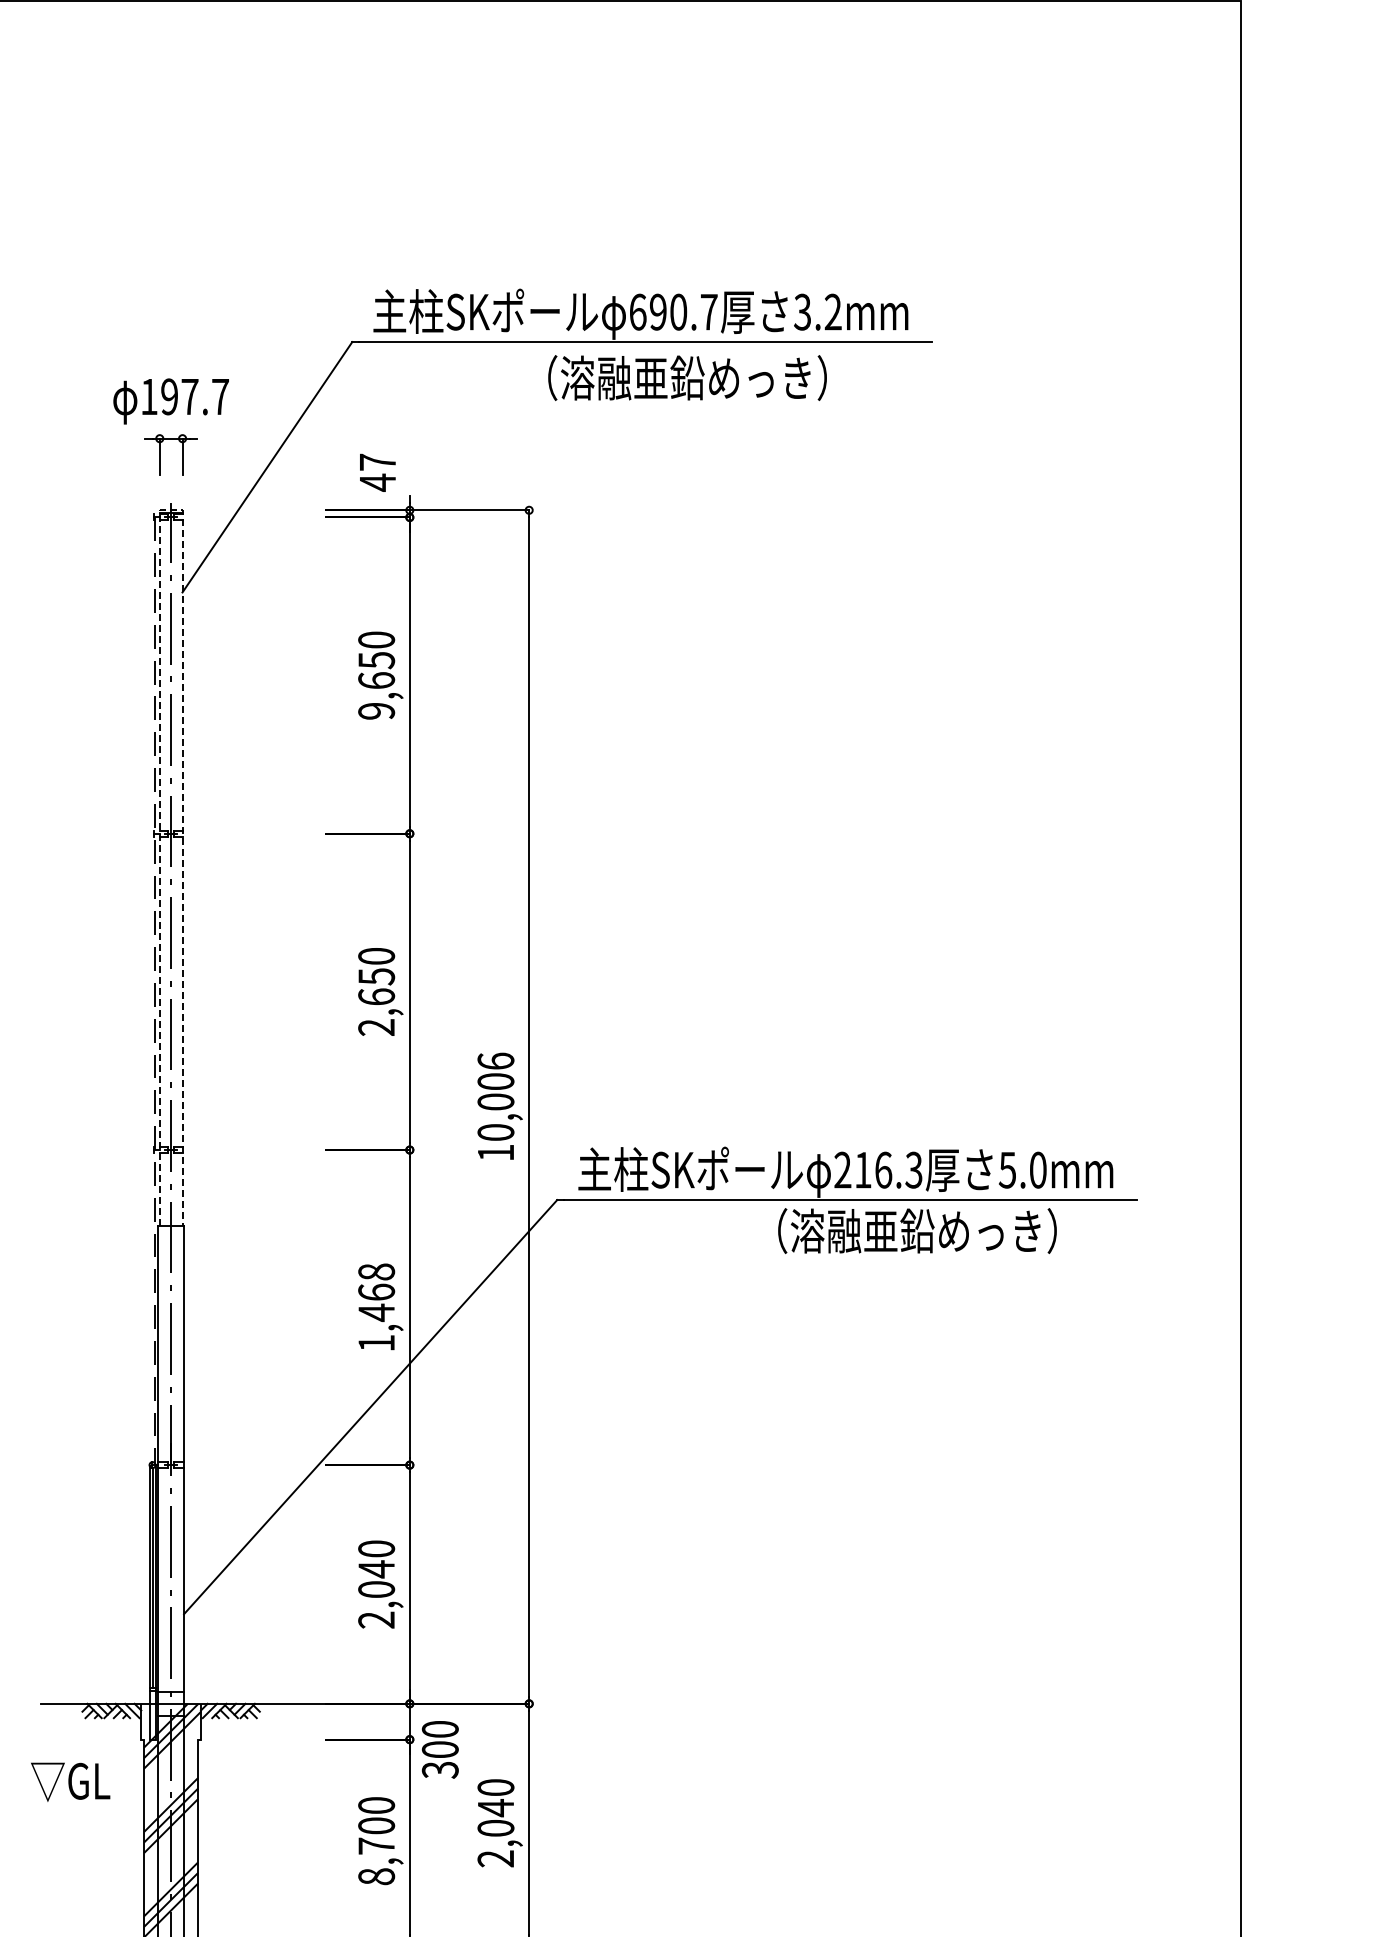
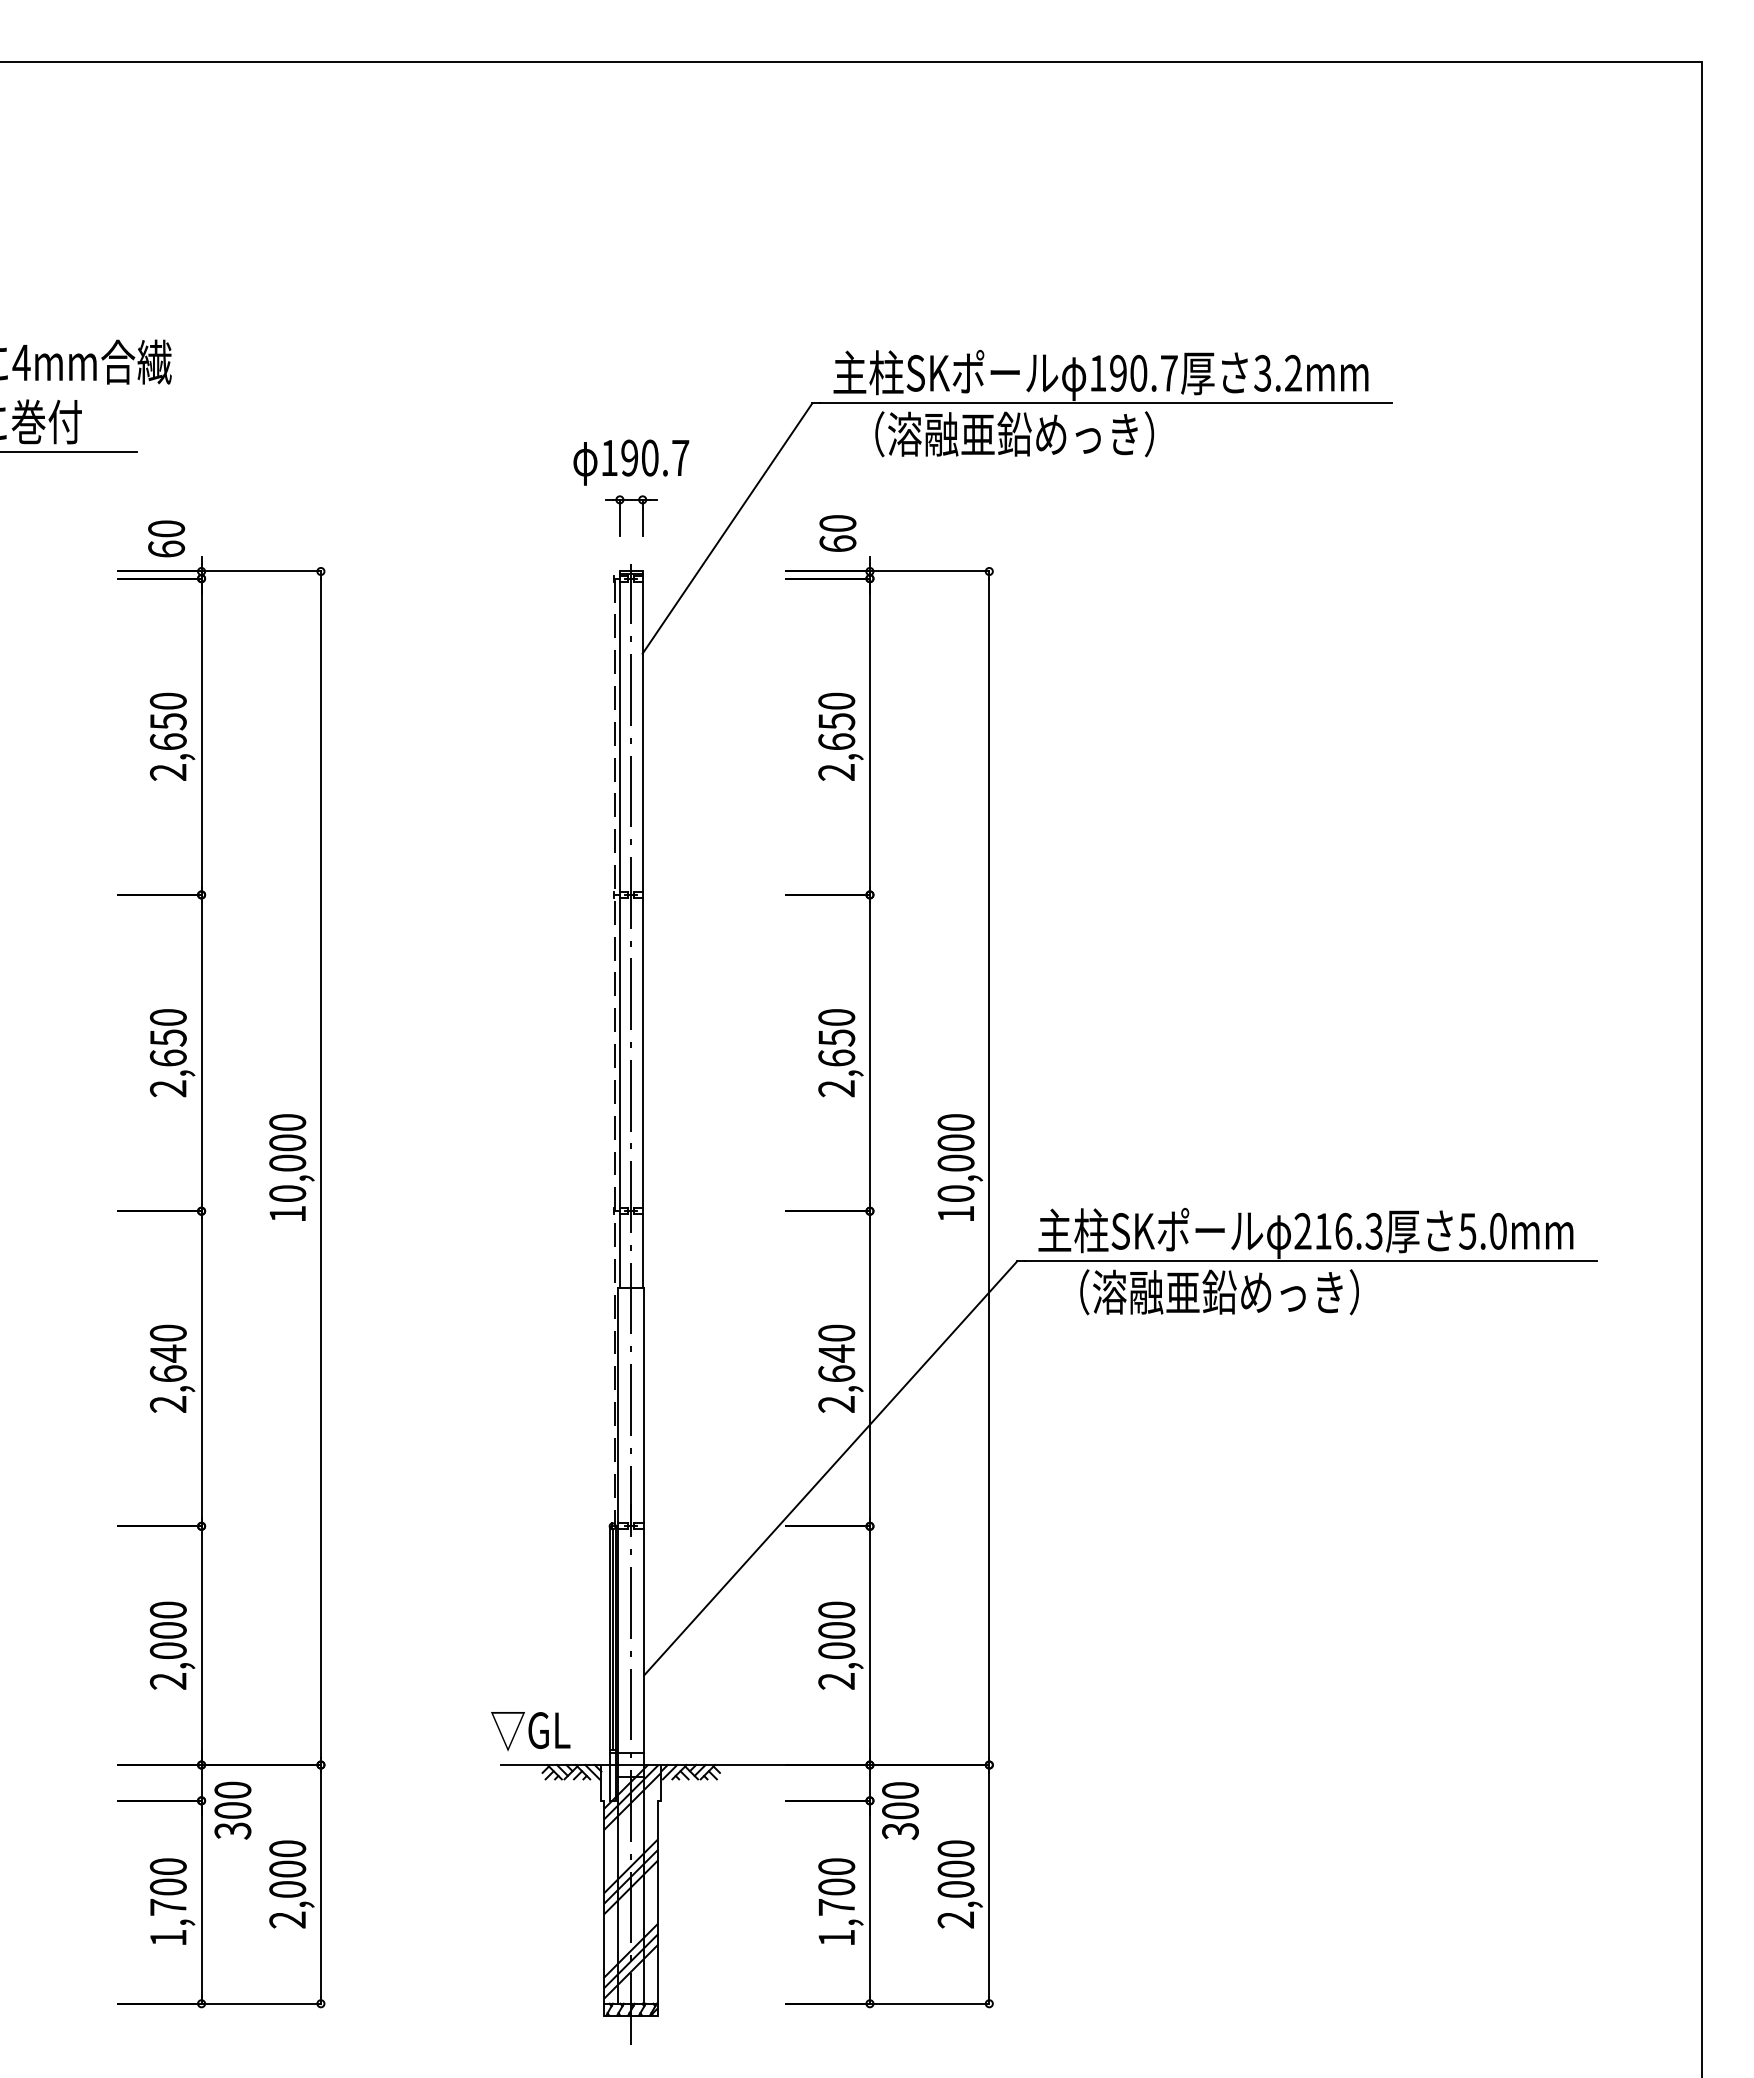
text: (638, 311) -> (1098, 372), 690.7 -> 190.7
text: (687, 378) -> (1014, 434), moved
text: (189, 396) -> (649, 457), 197.7 -> 190.7
text: (377, 473) -> (837, 534), 47 -> 60
line: (171, 510) -> (631, 571), dashed -> solid
text: (377, 711) -> (837, 772), 9,650 -> 2,650
text: (495, 1061) -> (955, 1122), 10,006 -> 10,000
text: (917, 1231) -> (1219, 1292), moved
text: (376, 1307) -> (836, 1368), 1,468 -> 2,640
text: (376, 1569) -> (836, 1630), 2,040 -> 2,000
text: (70, 1782) -> (530, 1731), moved
text: (495, 1808) -> (955, 1869), 2,040 -> 2,000
text: (376, 1876) -> (836, 1937), 8,700 -> 1,700

